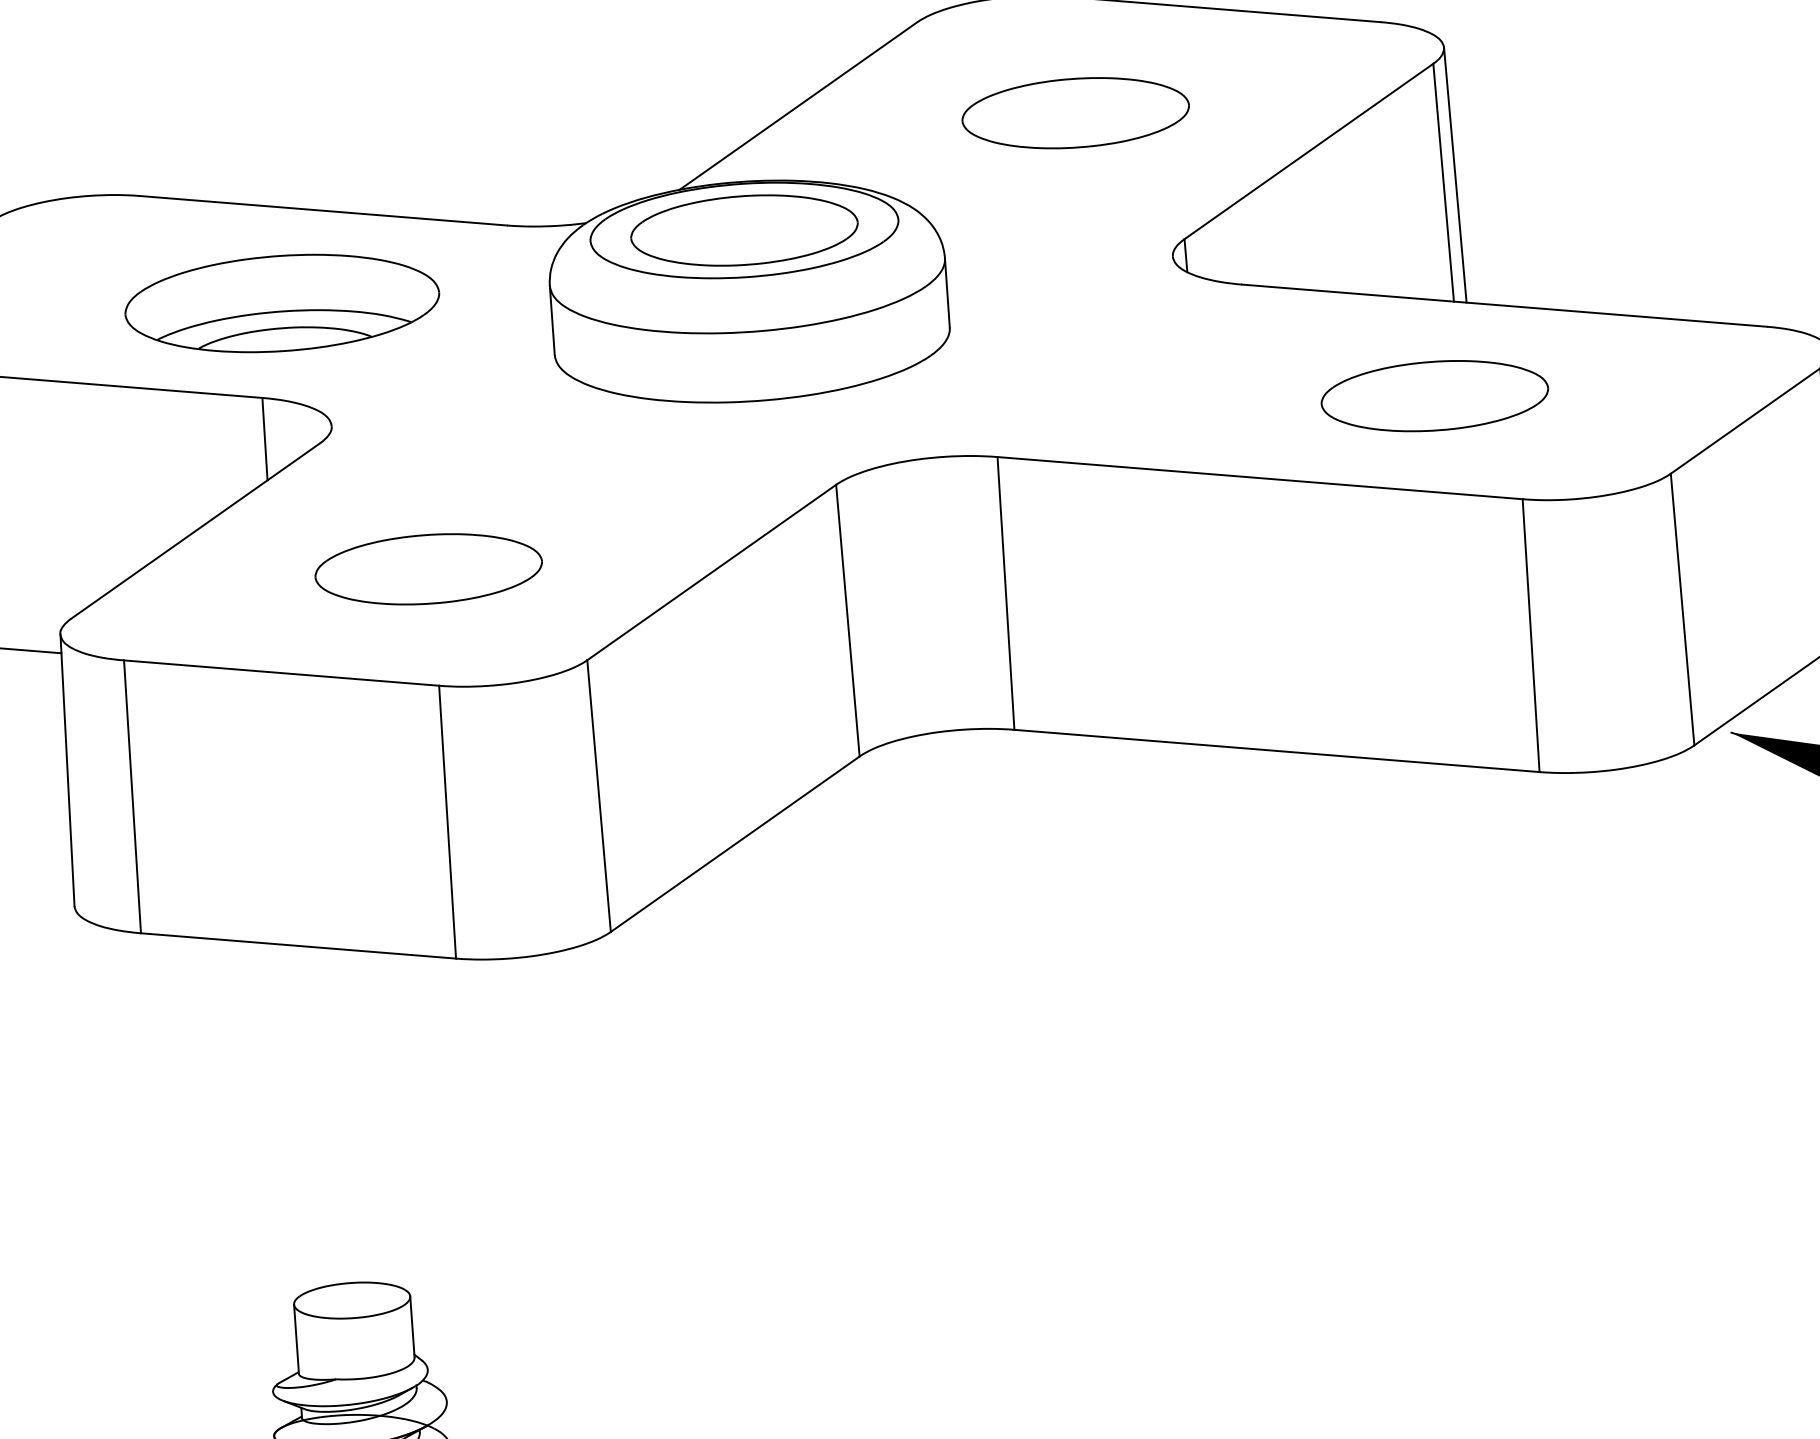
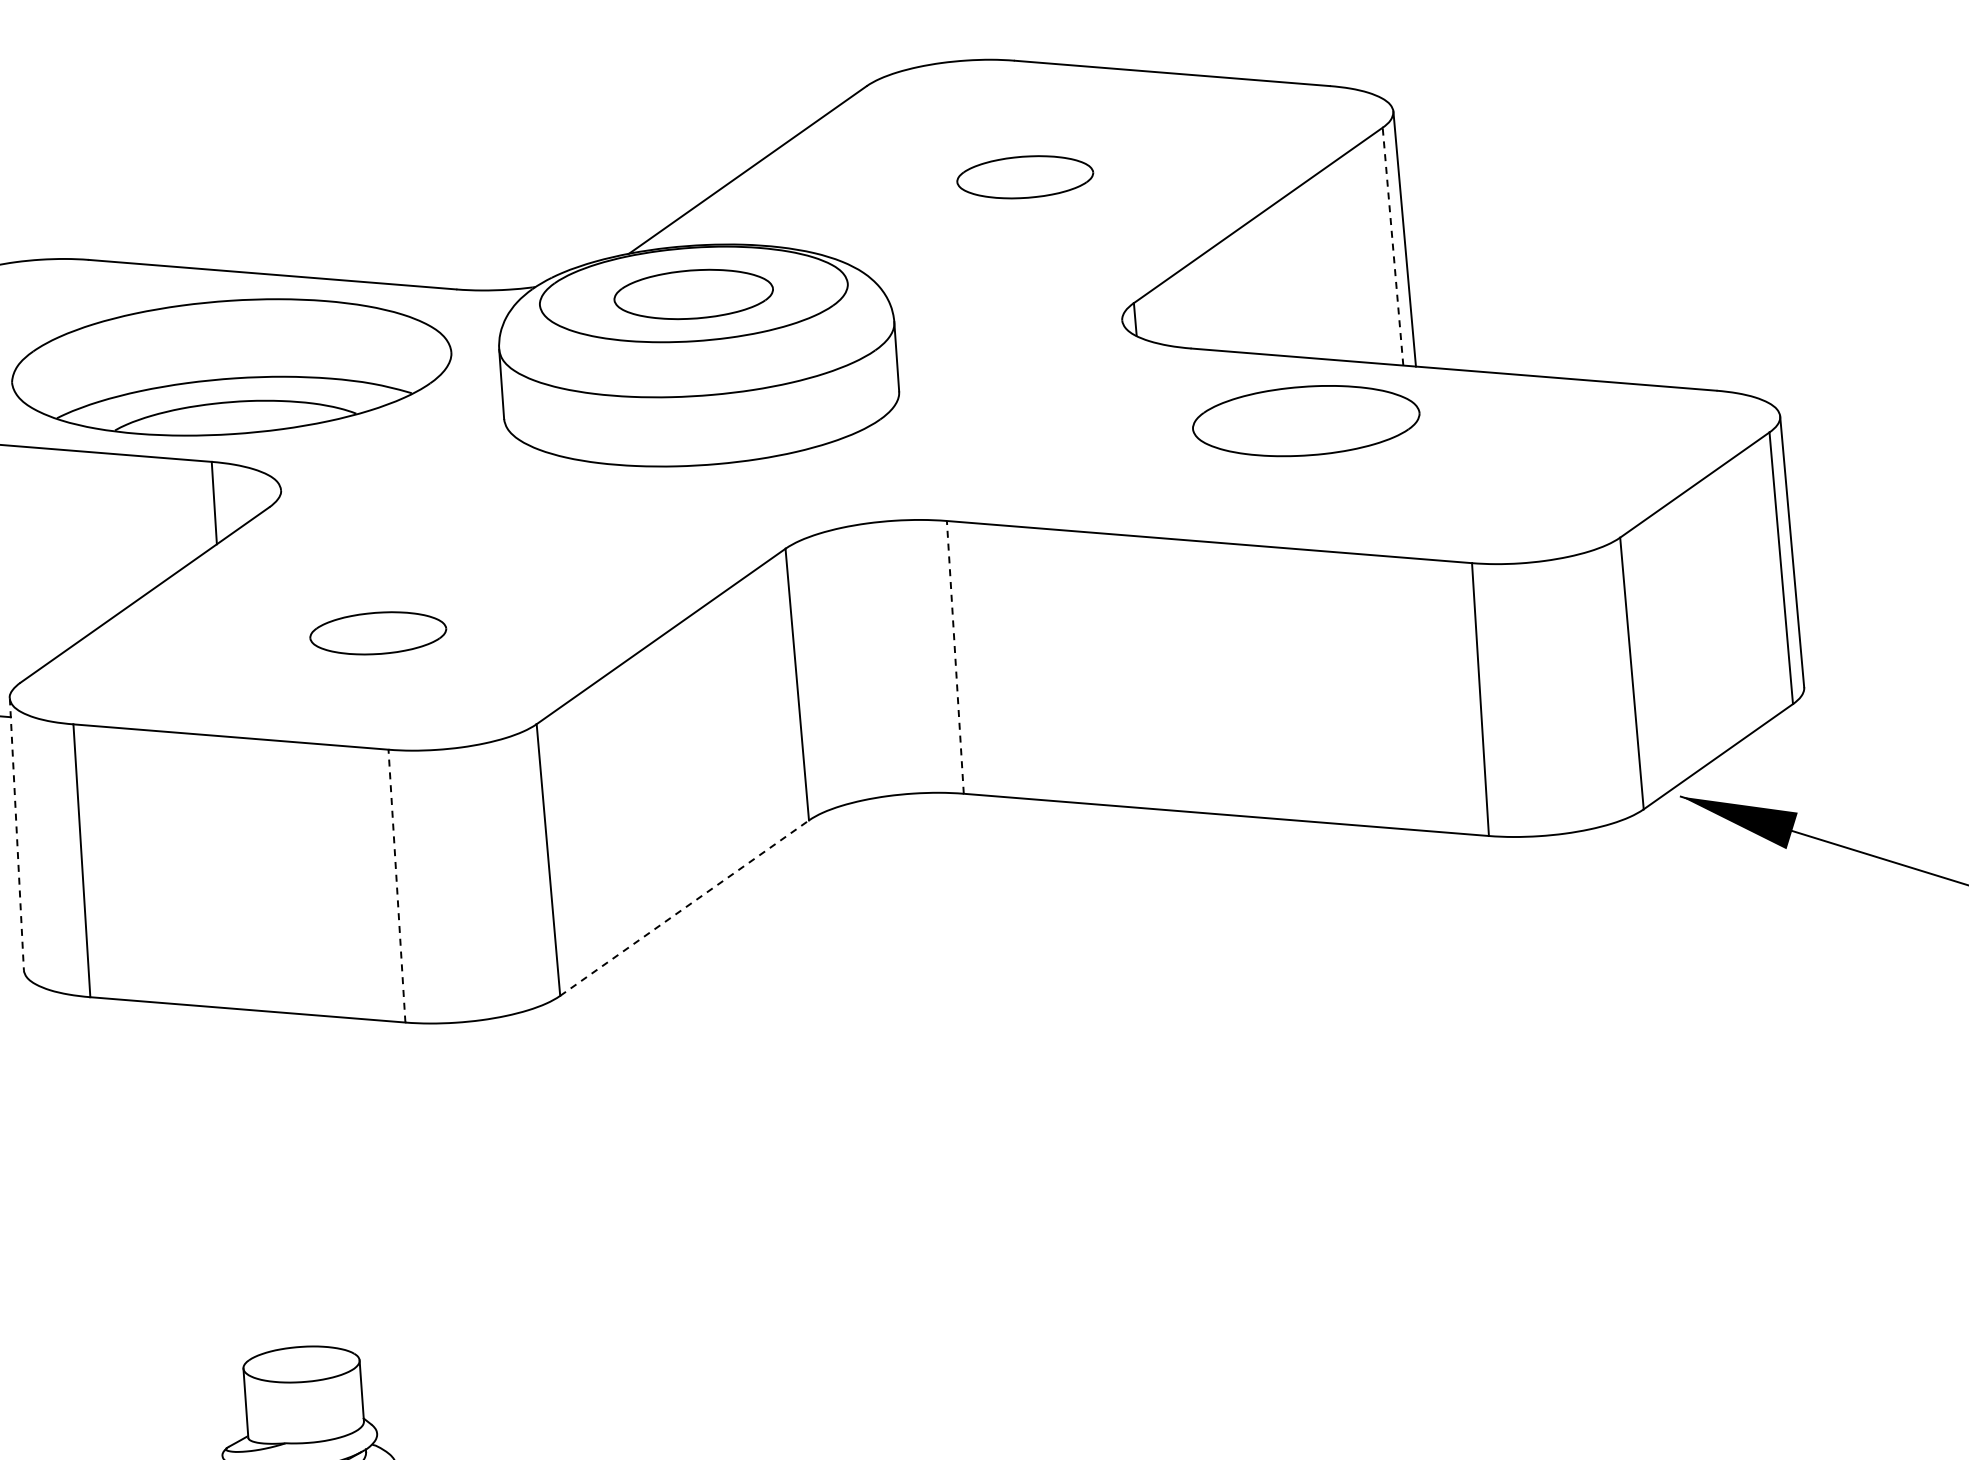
part: (1076, 113) -> (1025, 177), size x0.6
line: (1443, 182) -> (1392, 246), solid -> dashed
part: (744, 230) -> (693, 294), size x0.7
part: (282, 303) -> (231, 367), size x1.4
part: (1435, 396) -> (1306, 421), moved
part: (429, 569) -> (378, 633), size x0.6
line: (1006, 593) -> (955, 657), solid -> dashed
line: (67, 770) -> (16, 834), solid -> dashed
line: (447, 822) -> (396, 886), solid -> dashed
line: (736, 843) -> (685, 907), solid -> dashed

